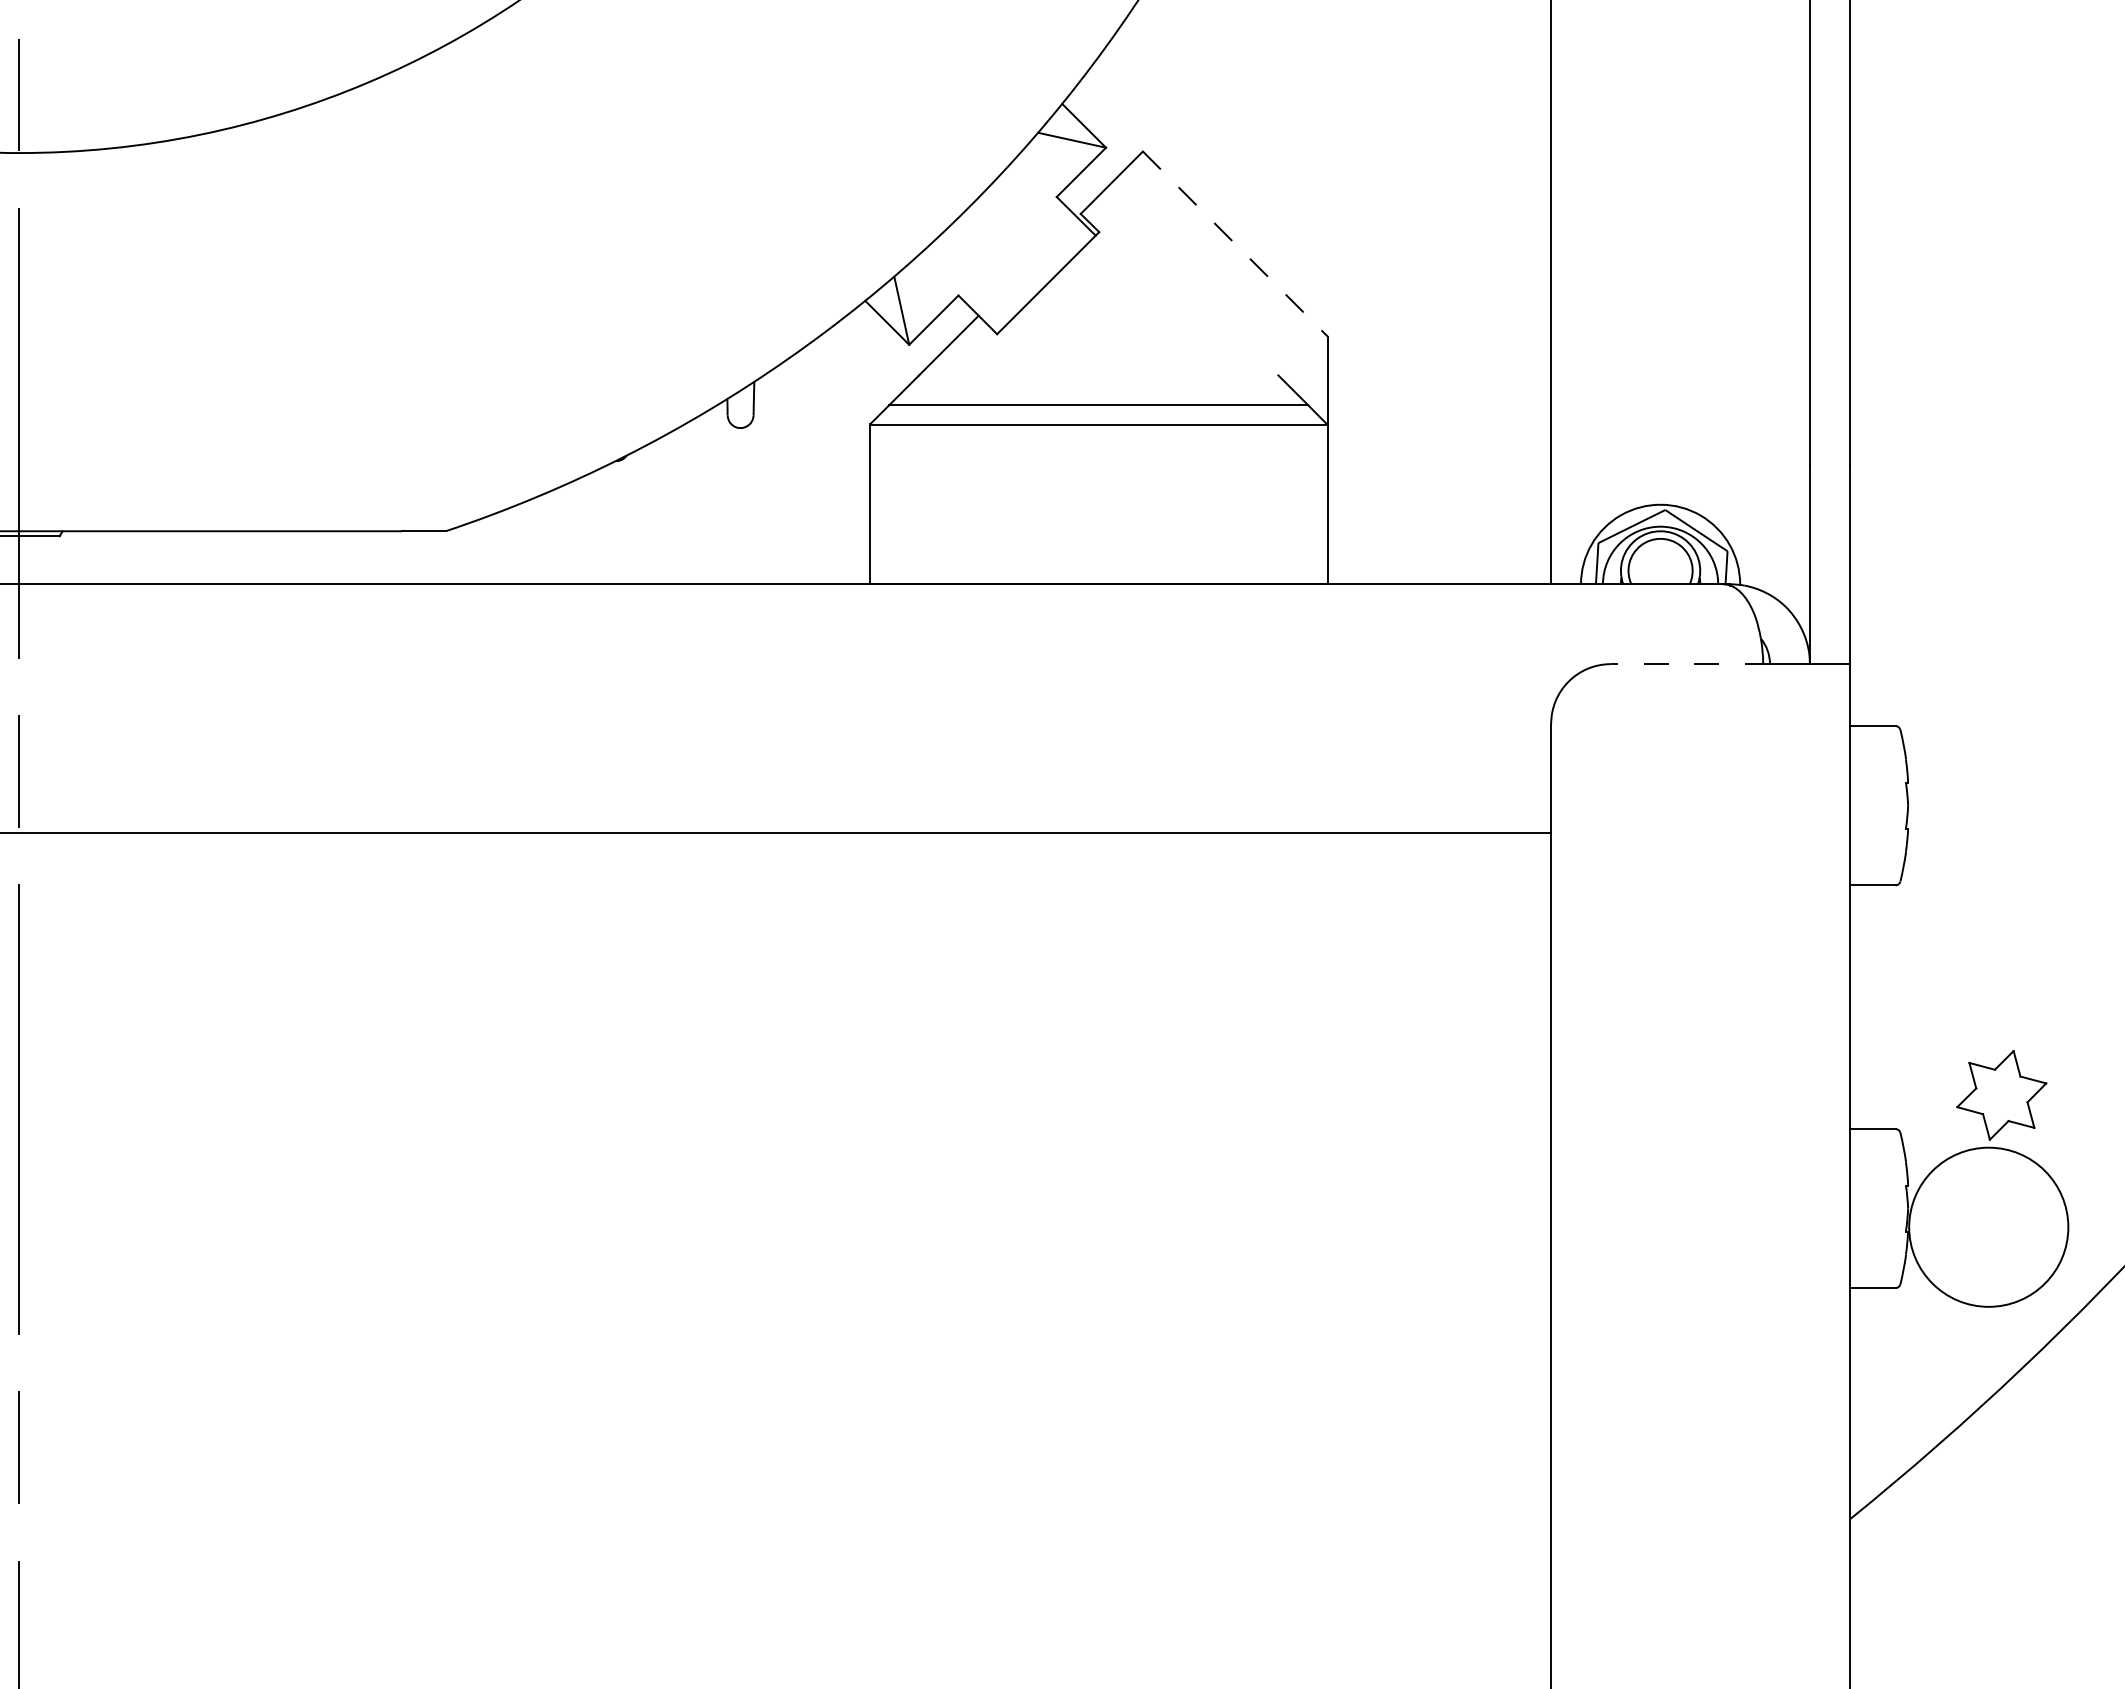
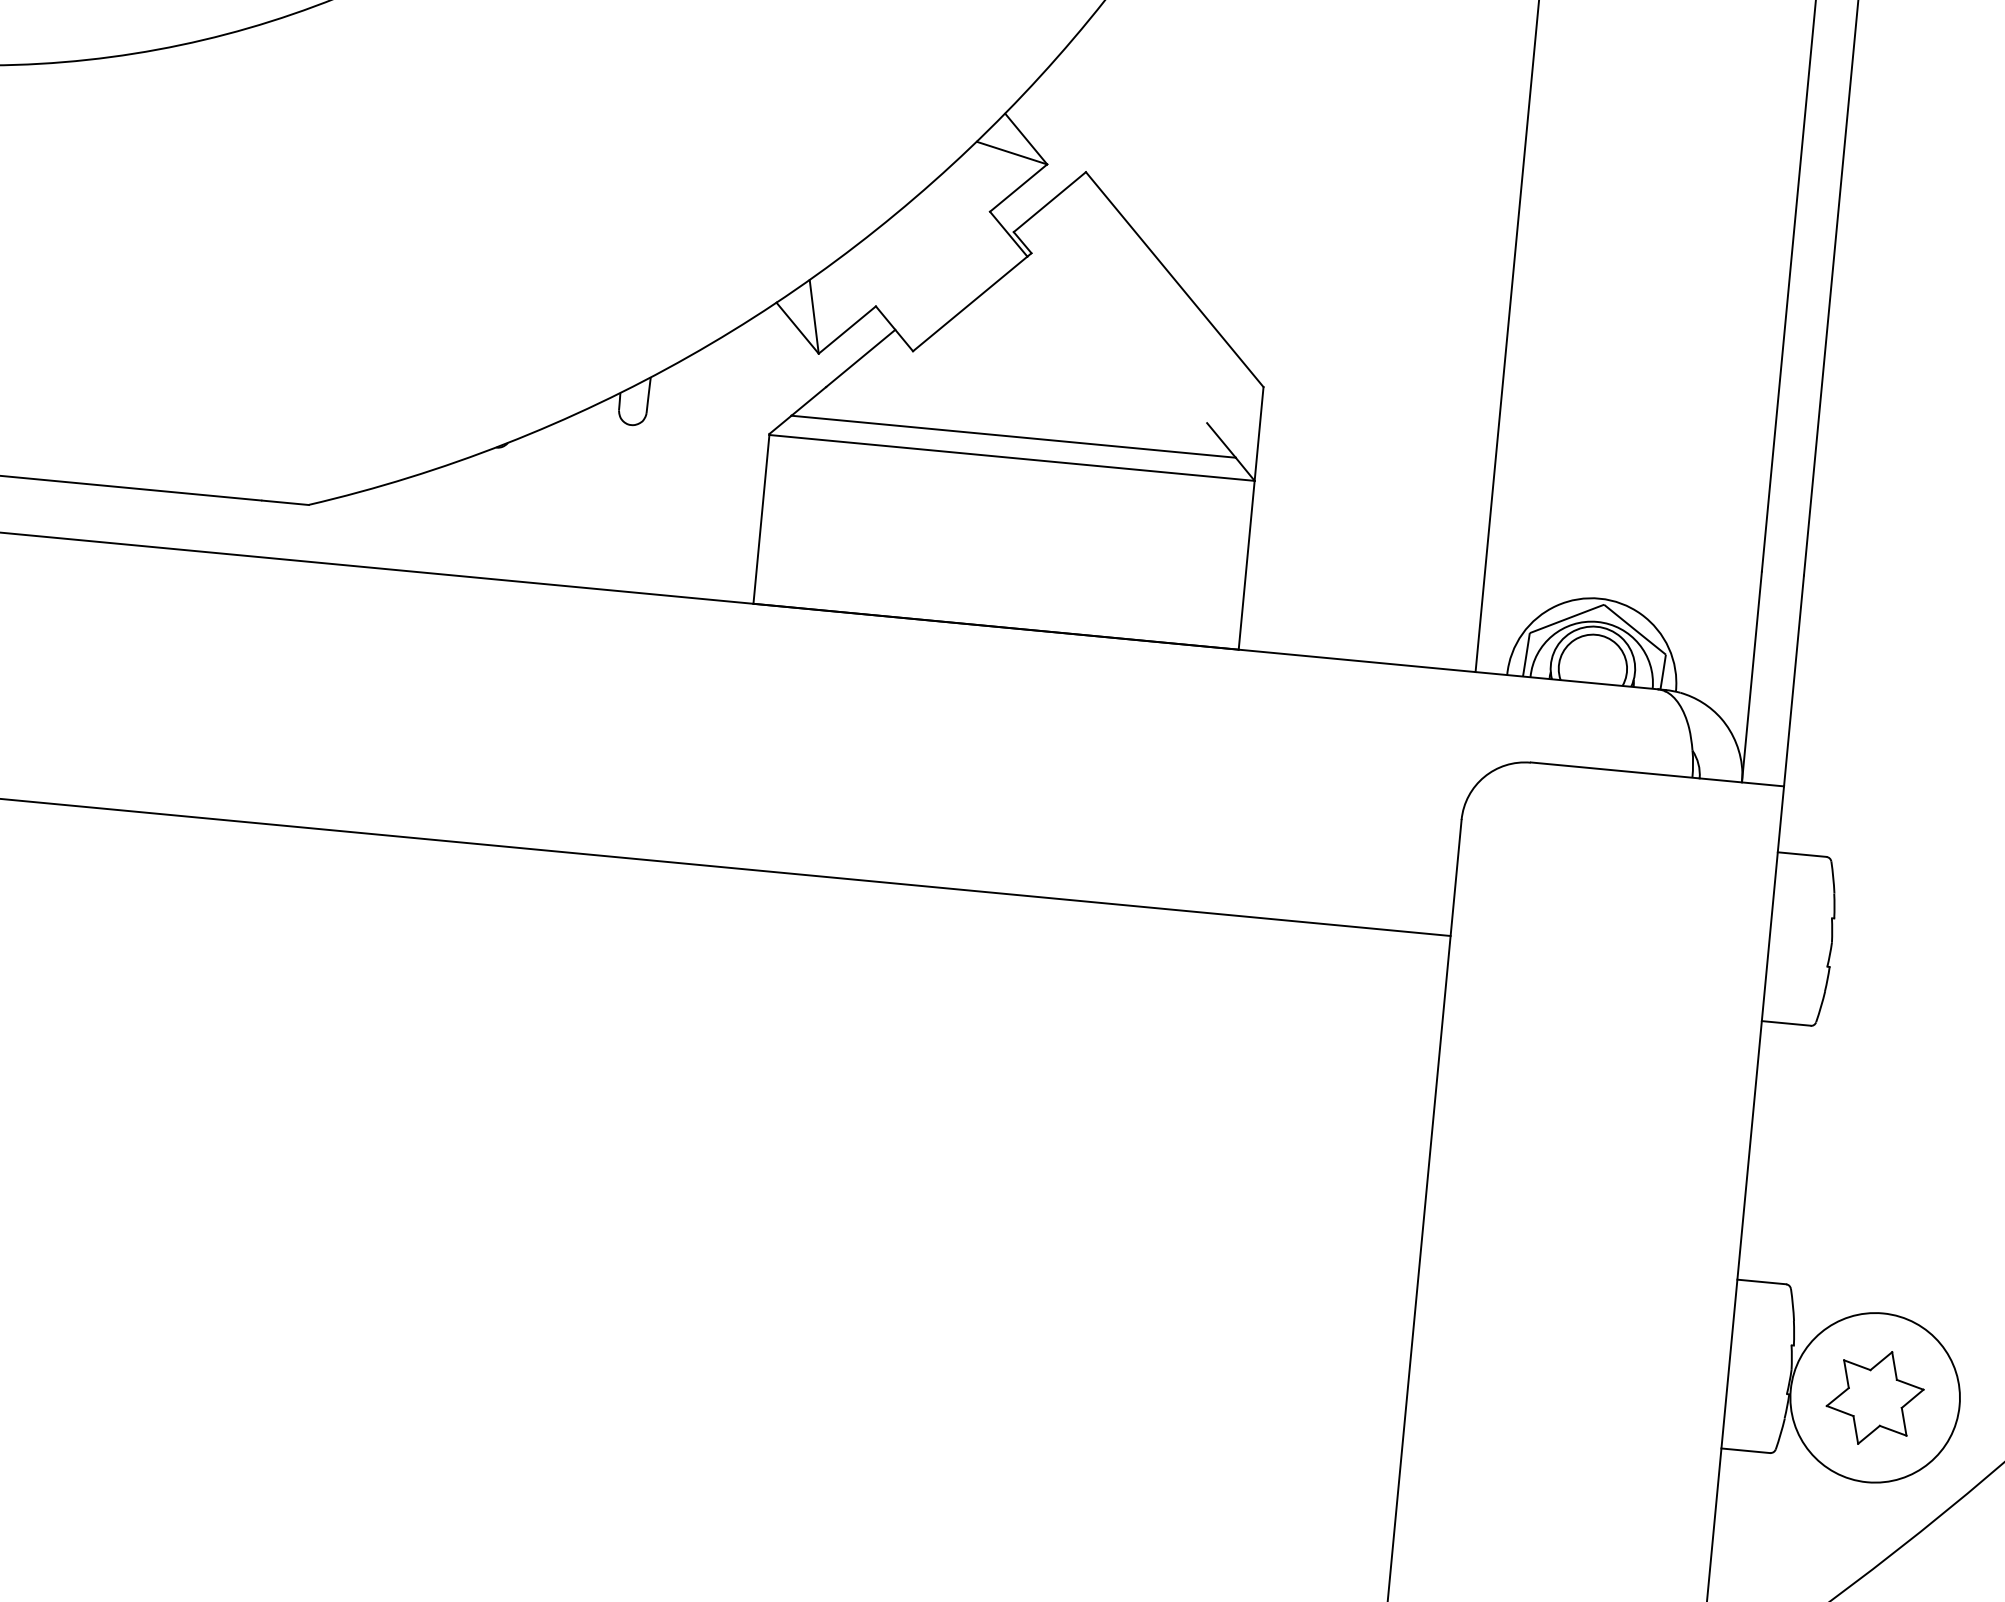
line: (1235, 244) -> (1174, 280), dashed -> solid
line: (1690, 663) -> (1615, 770), dashed -> solid
part: (2001, 1095) -> (1874, 1398), moved

